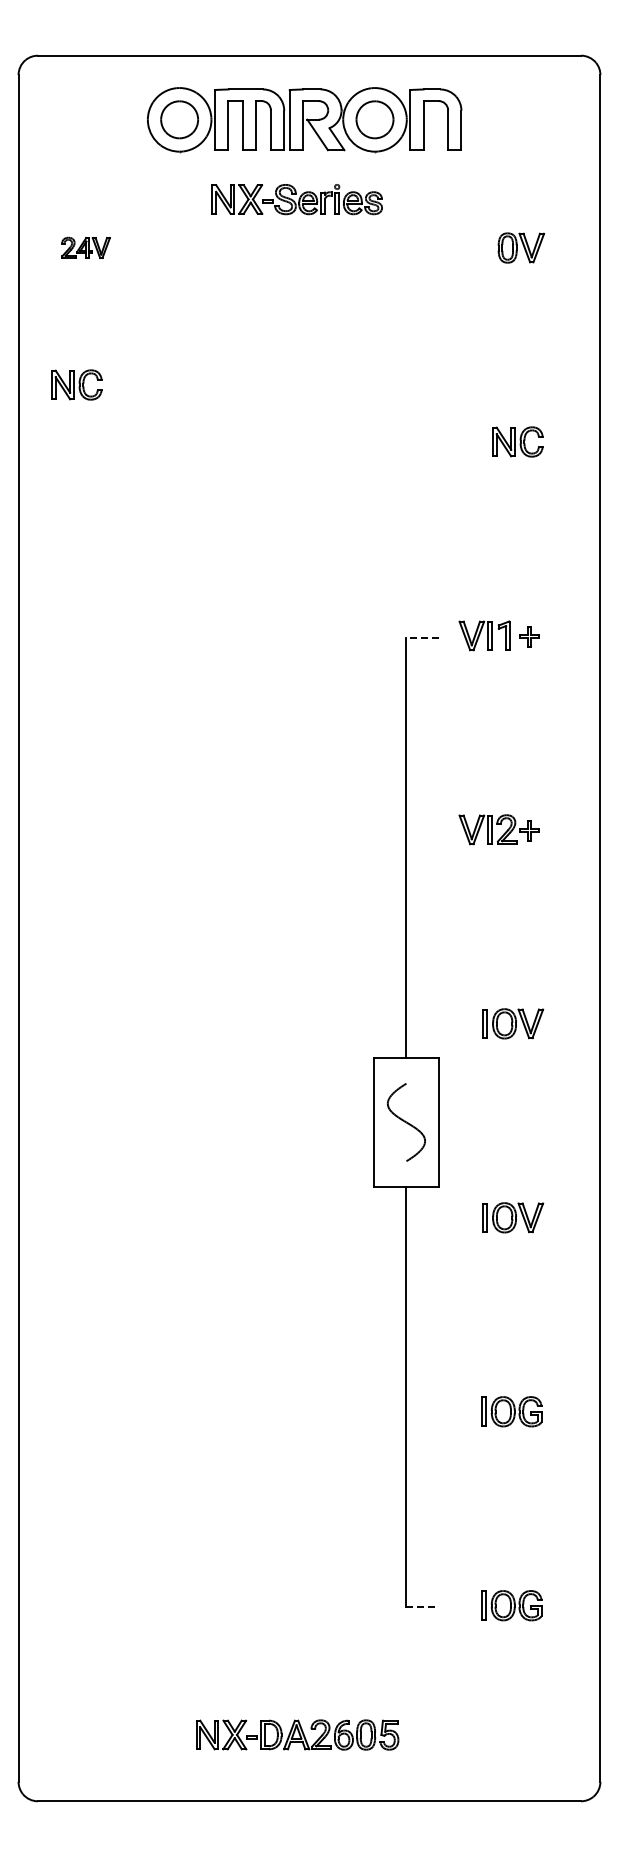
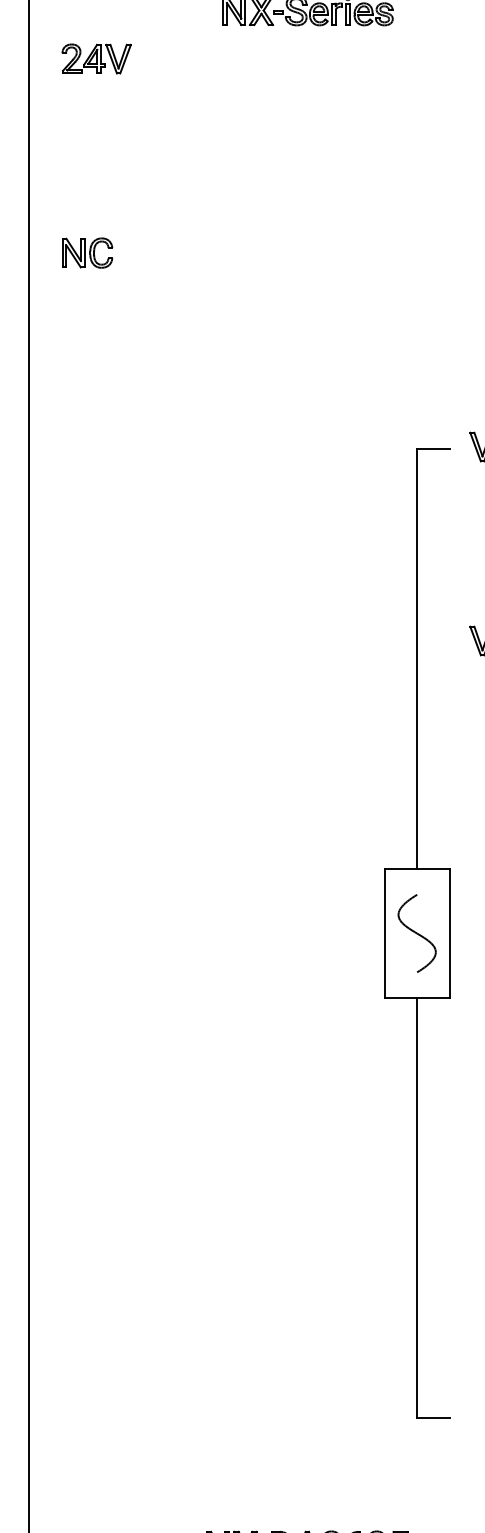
part: (85, 247) -> (96, 58), size x1.43
part: (76, 384) -> (87, 252), moved
line: (422, 637) -> (433, 448), dashed -> solid
line: (423, 1607) -> (434, 1418), dashed -> solid

